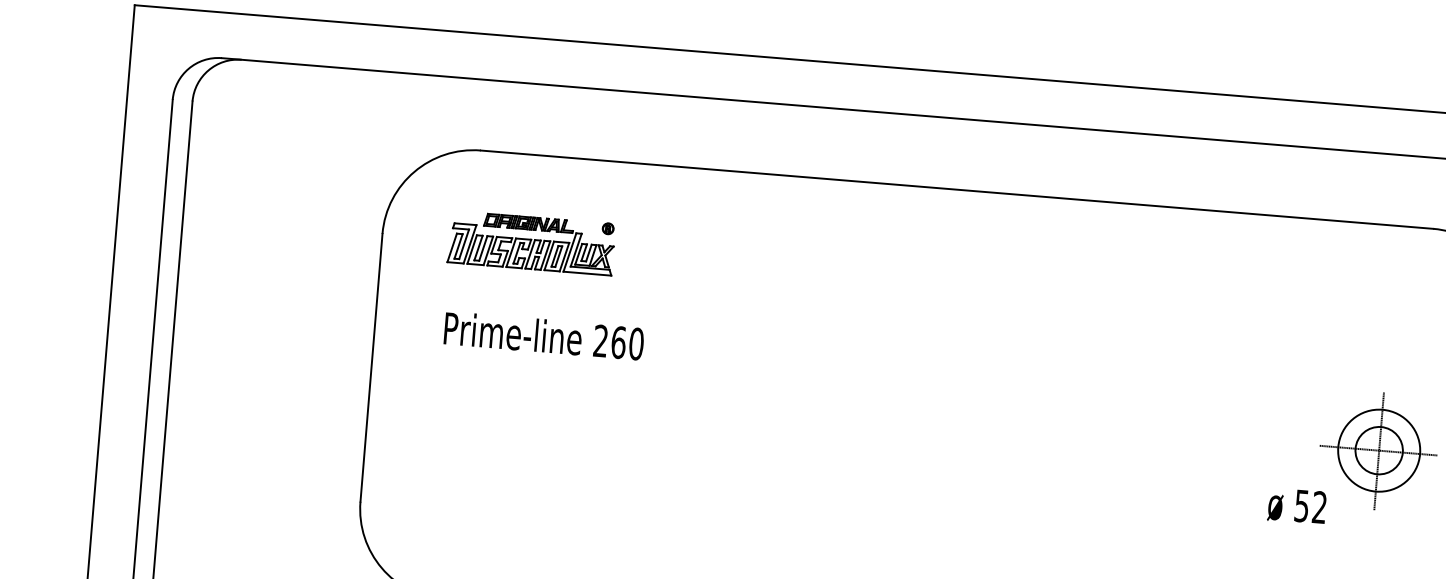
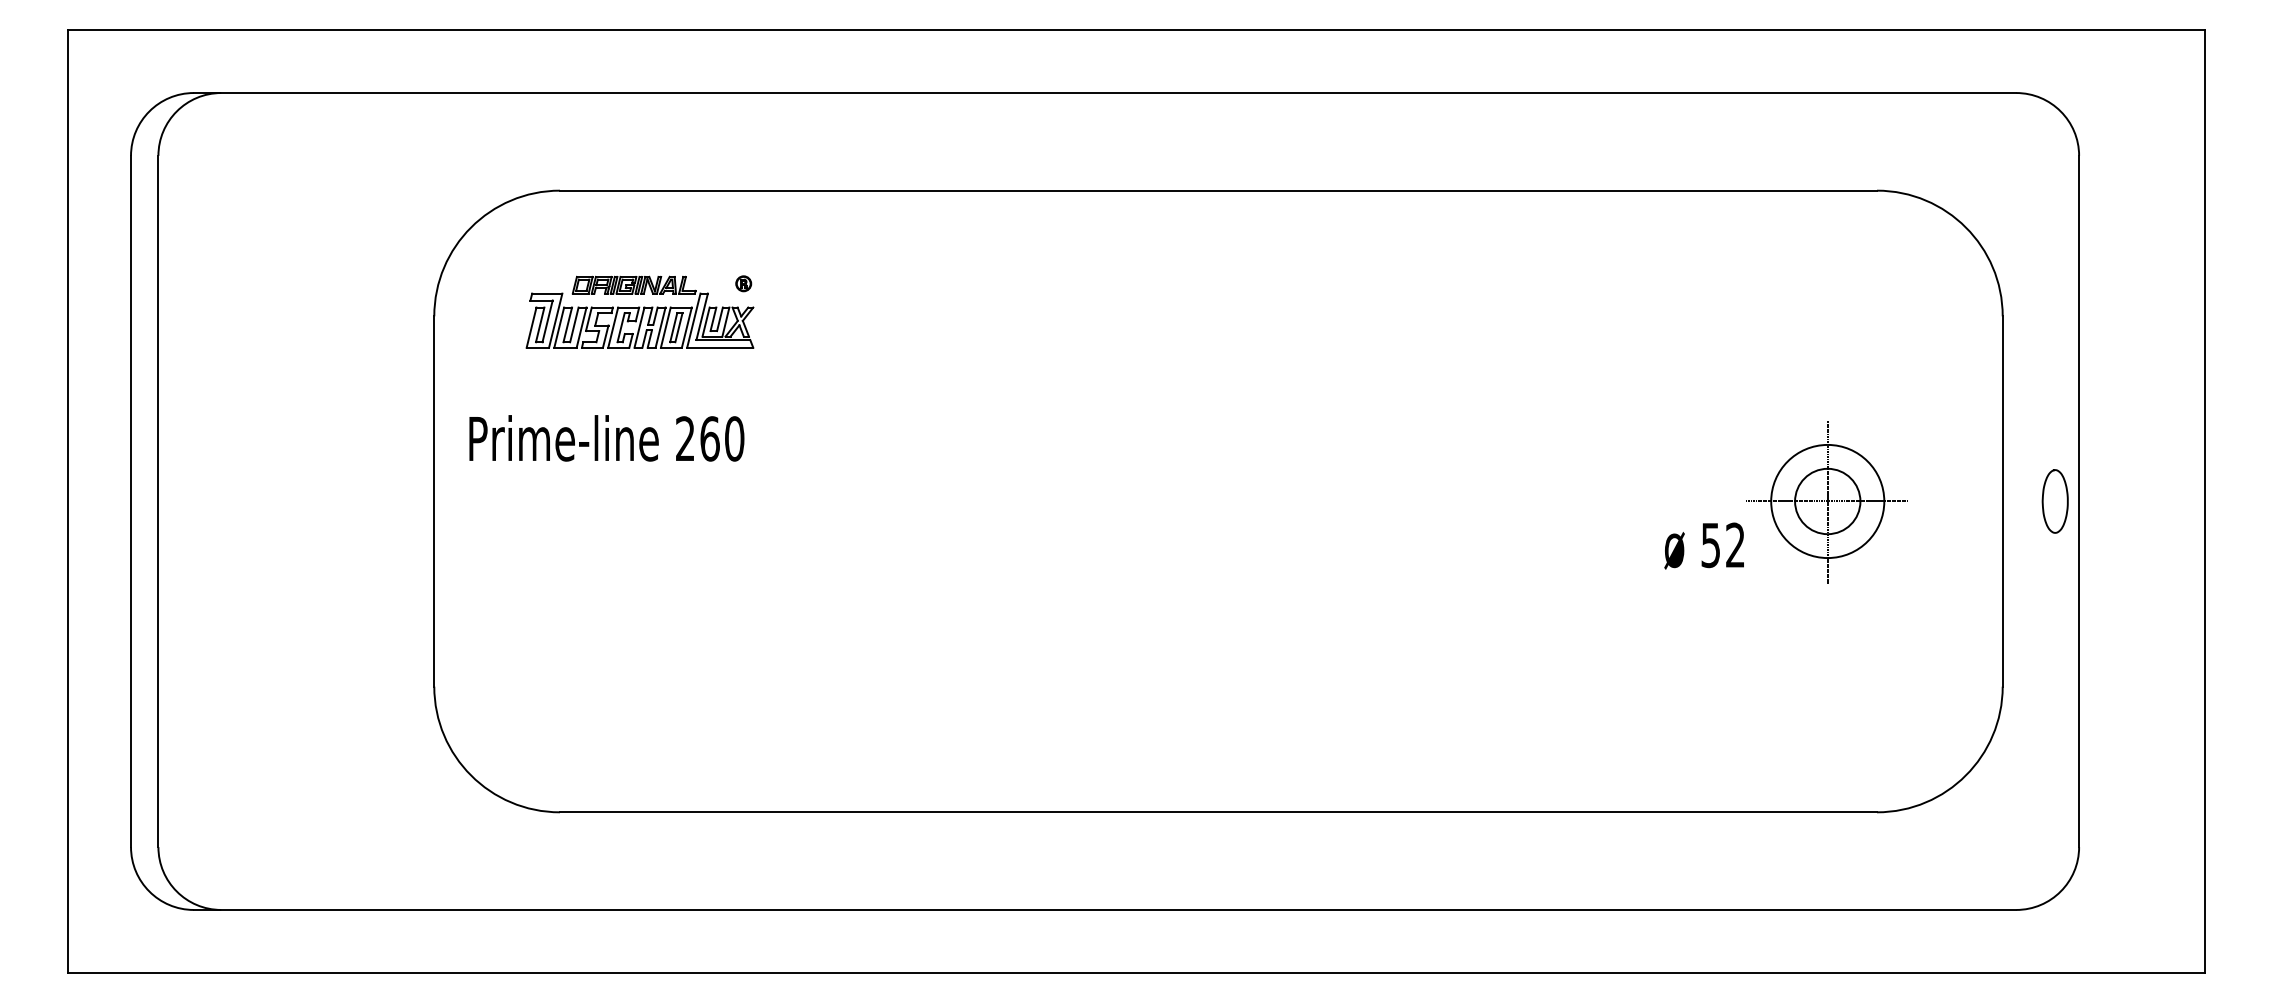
text: (543, 336) -> (606, 438), moved
text: (1296, 505) -> (1703, 545), moved

